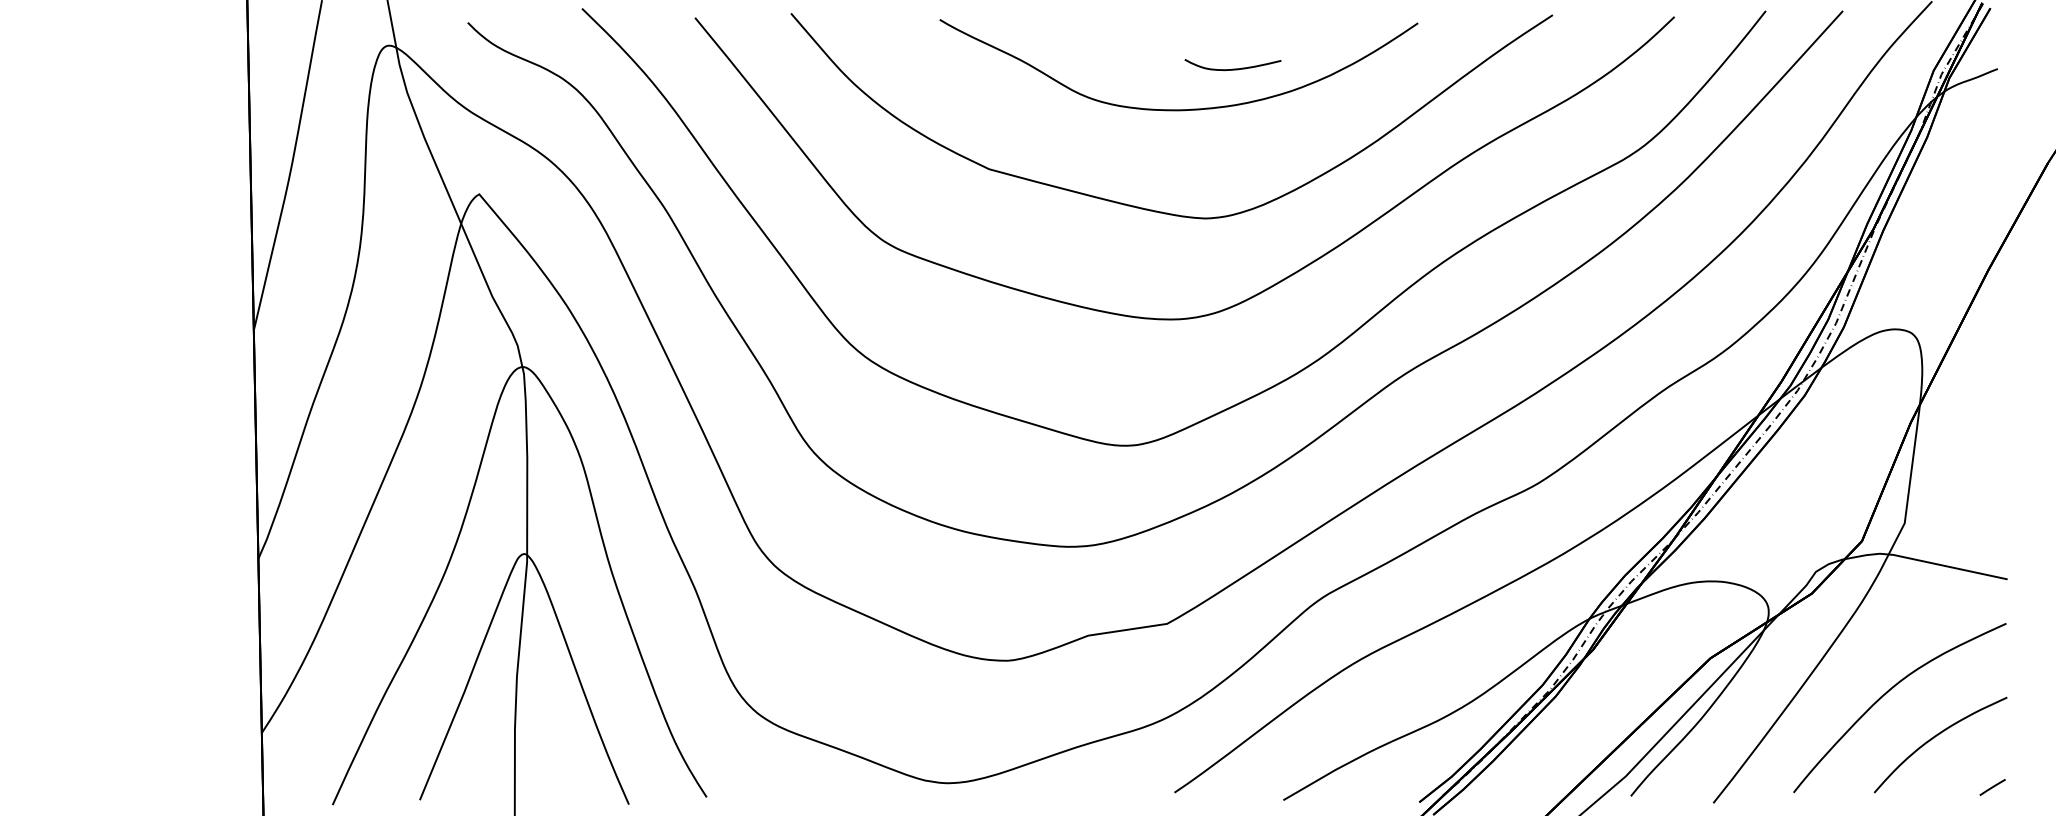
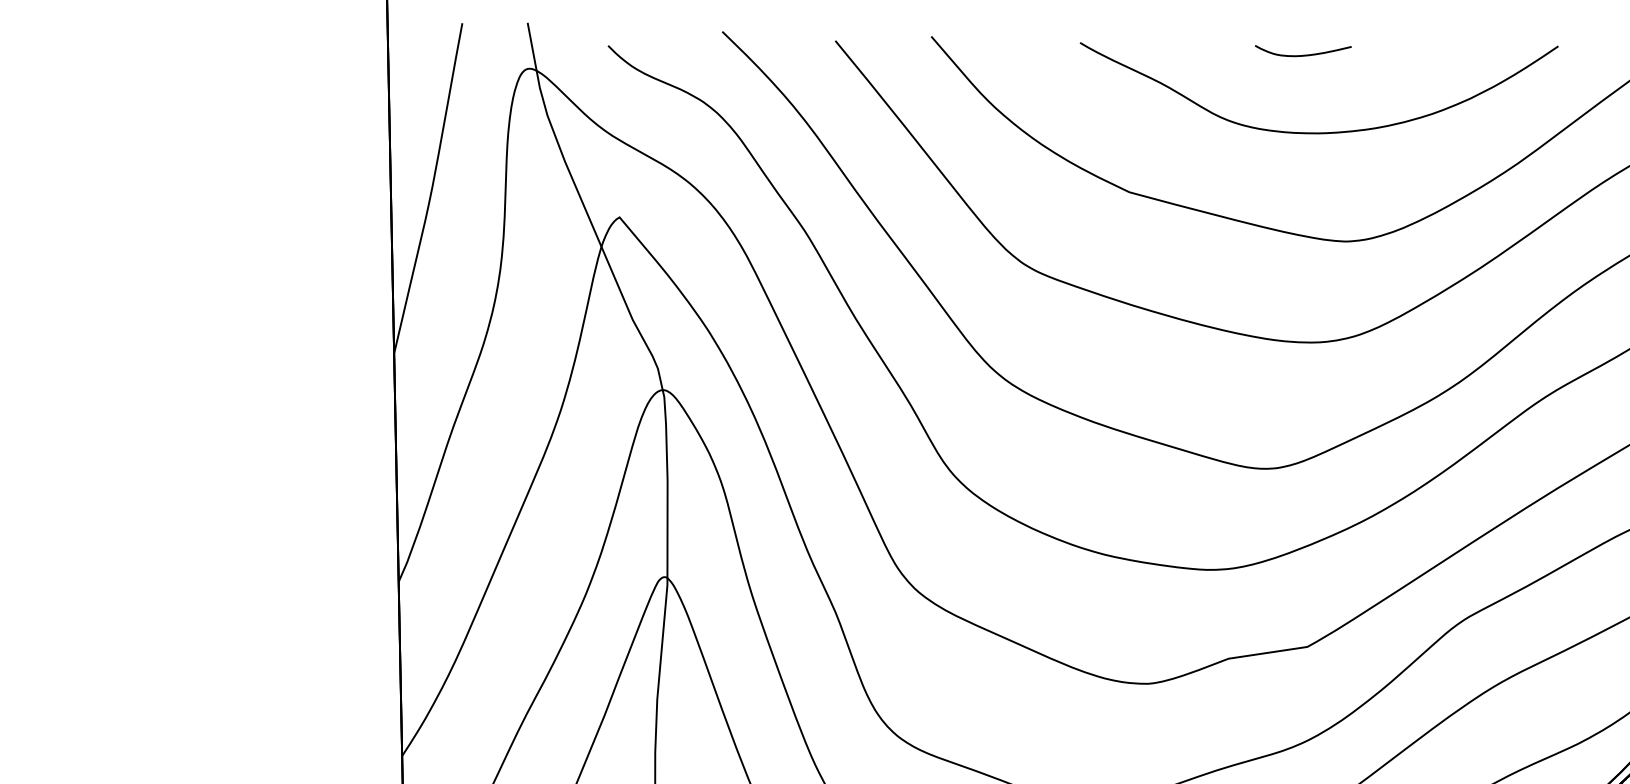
curve: (1232, 68) -> (1302, 54), moved

